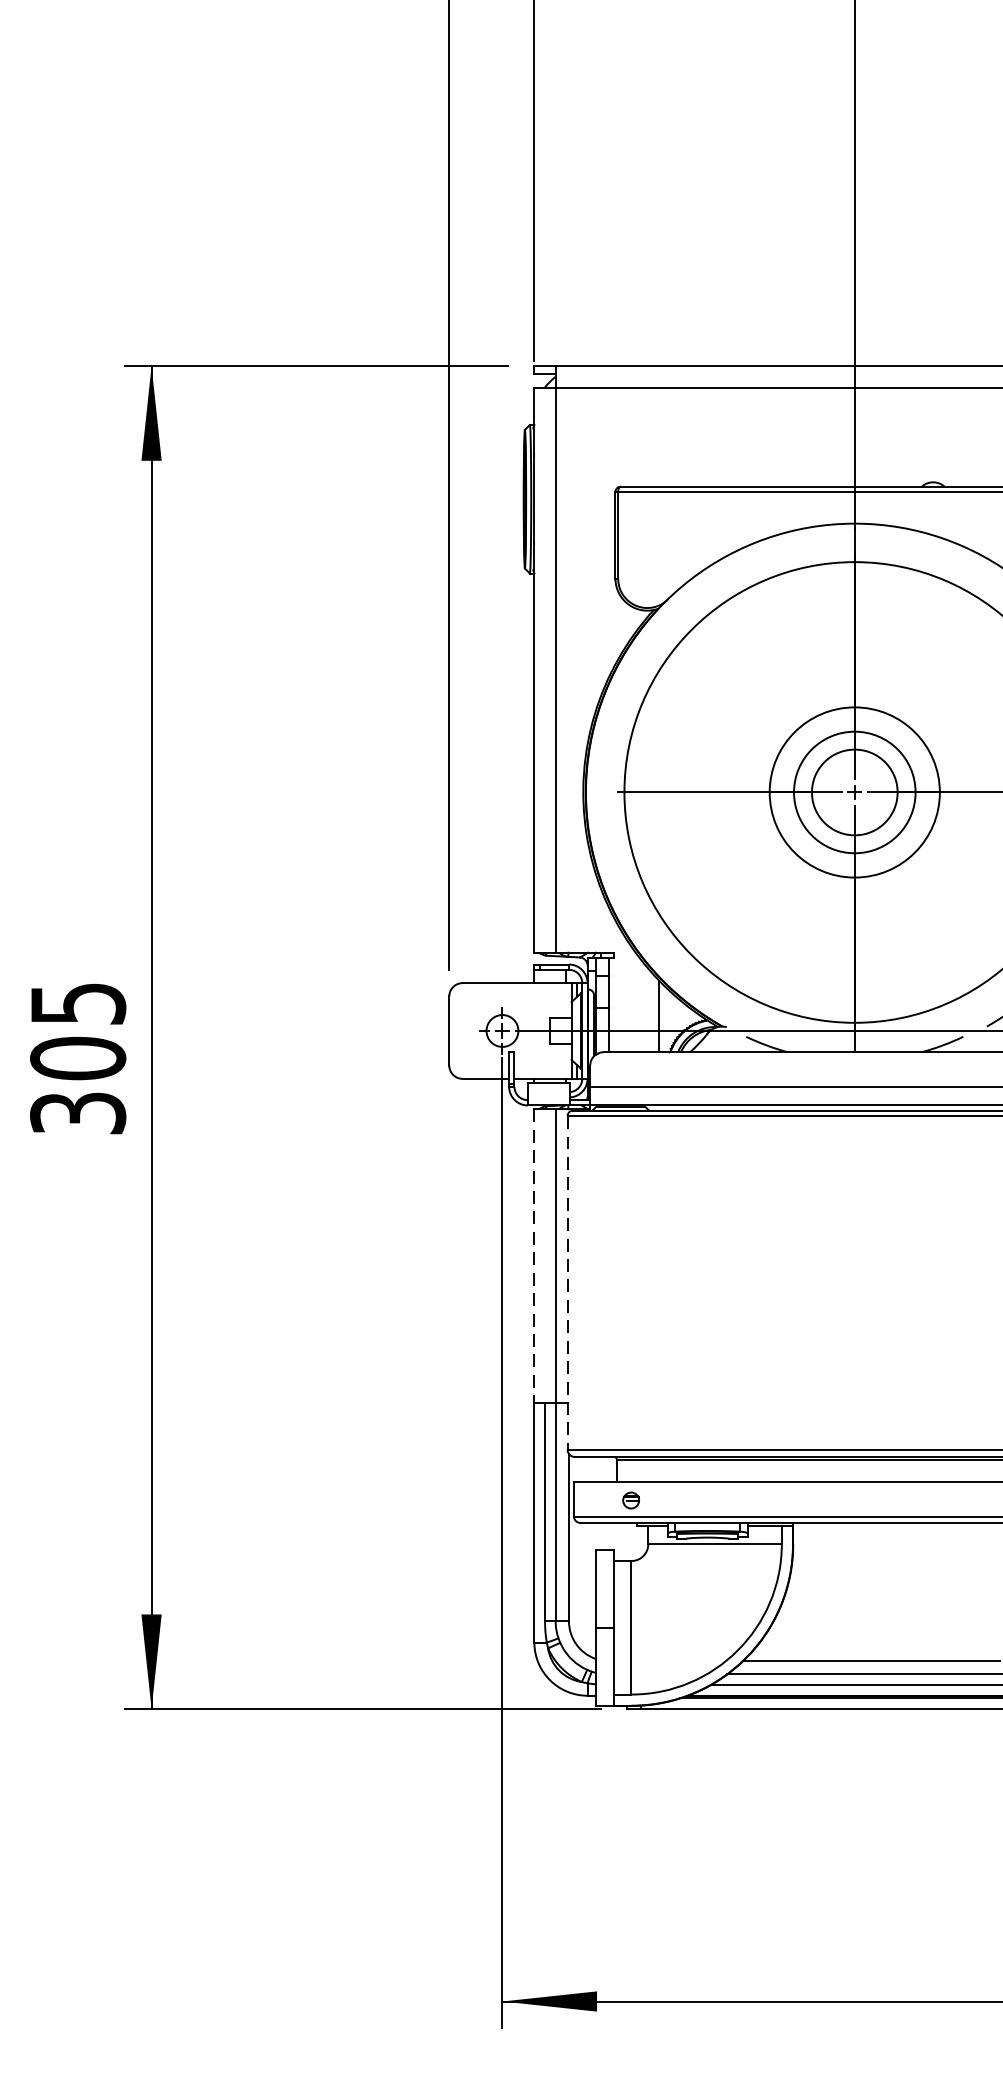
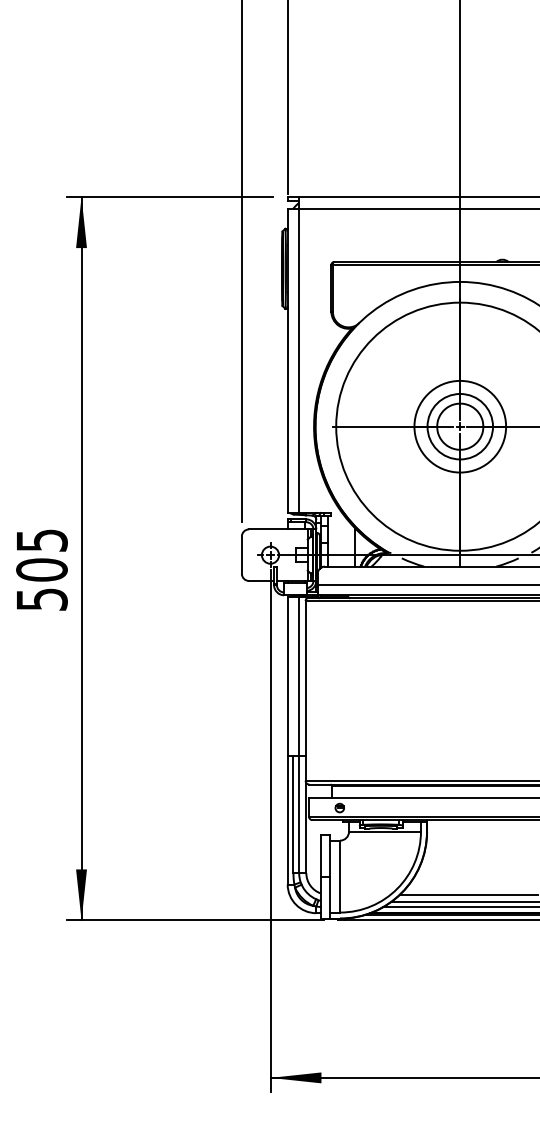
text: (77, 1113) -> (41, 599), 305 -> 505
line: (533, 1258) -> (287, 677), dashed -> solid
line: (567, 1282) -> (305, 690), dashed -> solid

